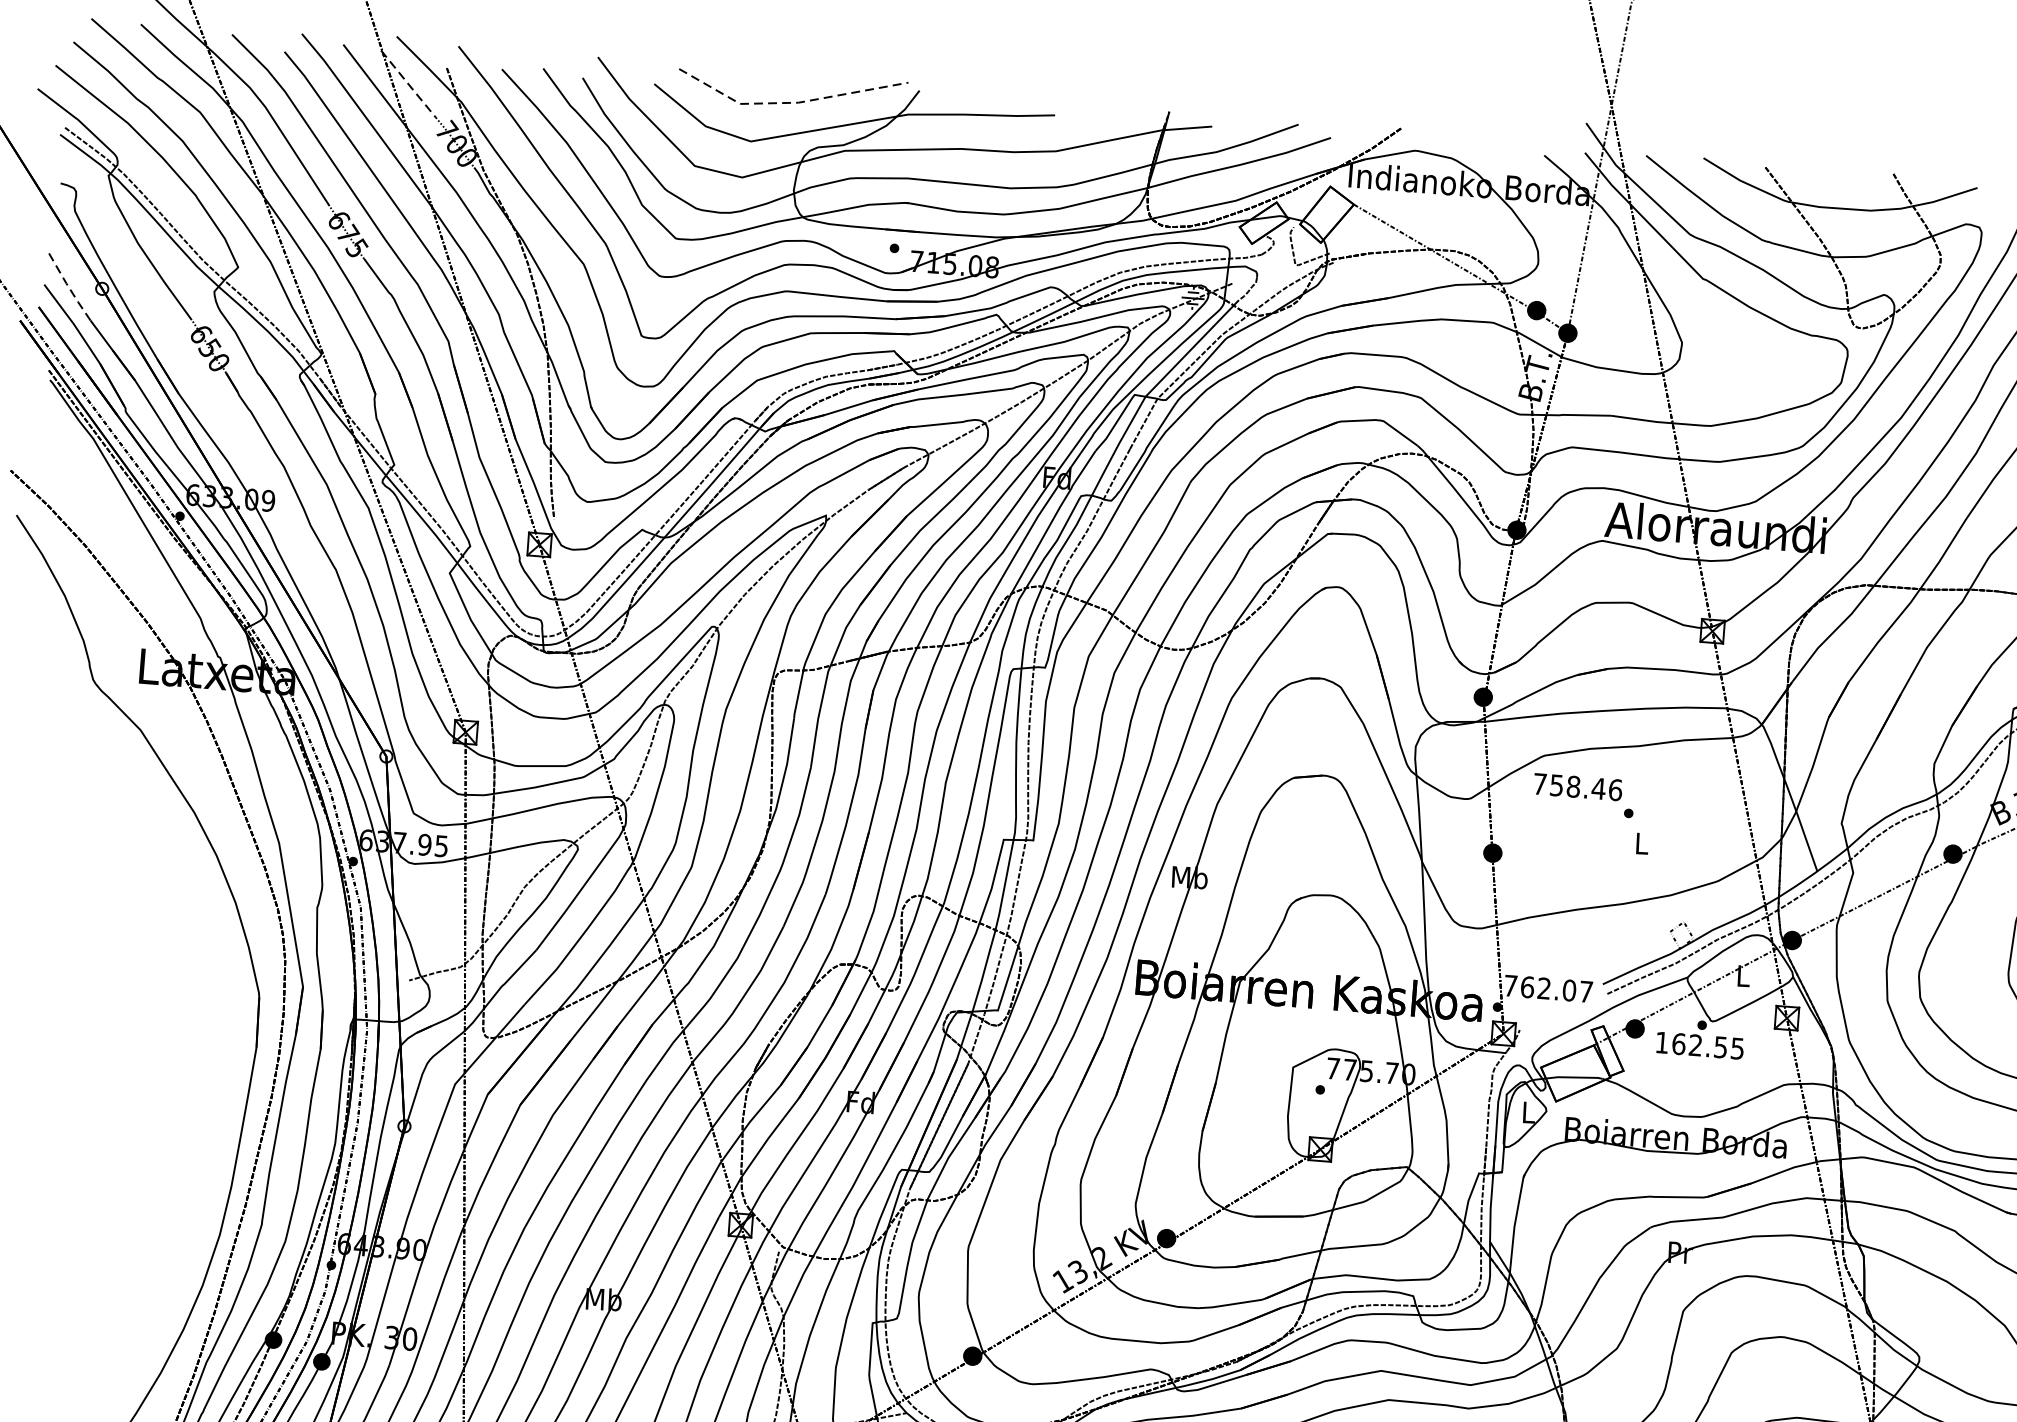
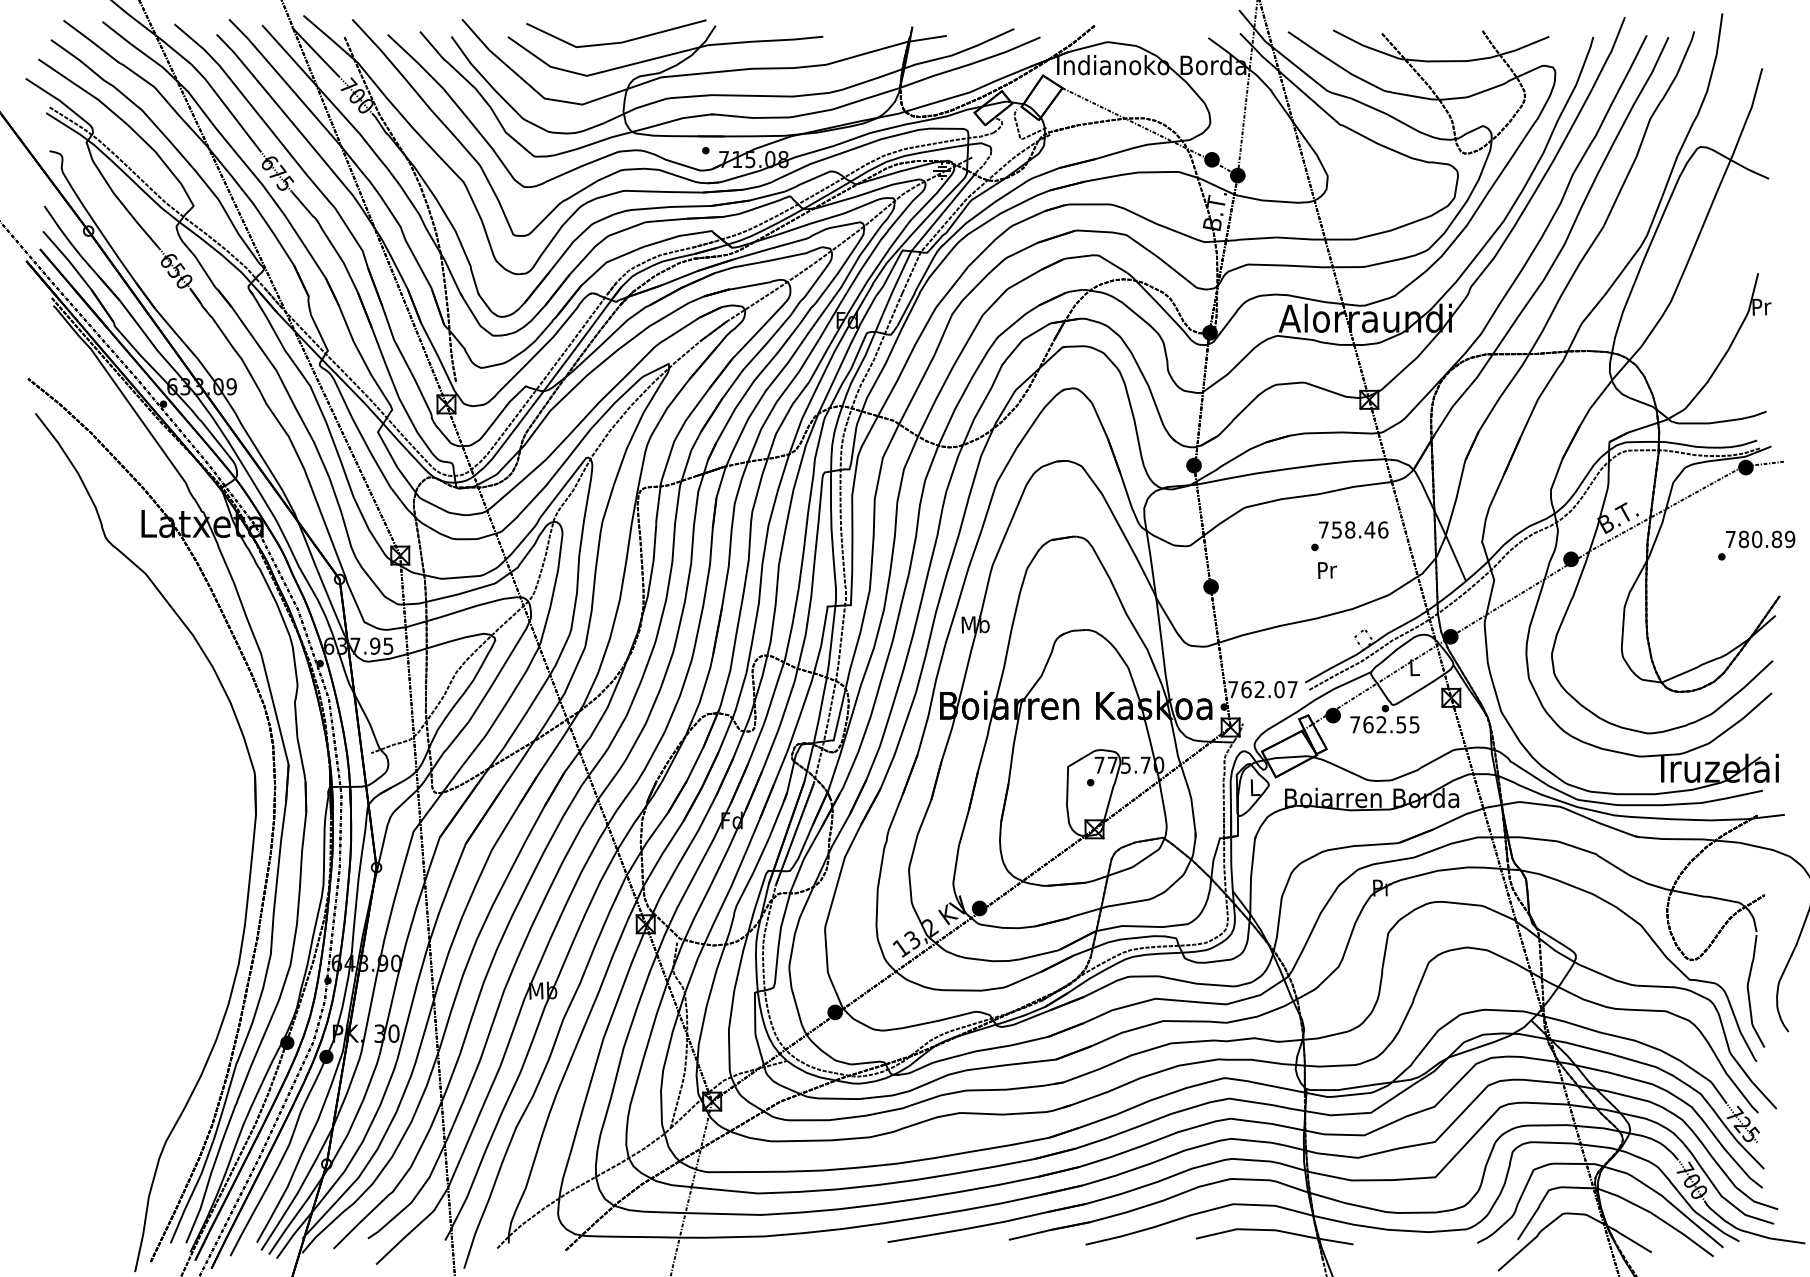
line: (408, 84) -> (315, 52), dashed -> solid
line: (789, 103) -> (614, 43), dashed -> solid
line: (68, 288) -> (62, 232), dashed -> solid
text: (1577, 786) -> (1353, 529), moved
text: (1642, 843) -> (1327, 570), L -> Pr
text: (1661, 1042) -> (1354, 724), 162.55 -> 762.55

